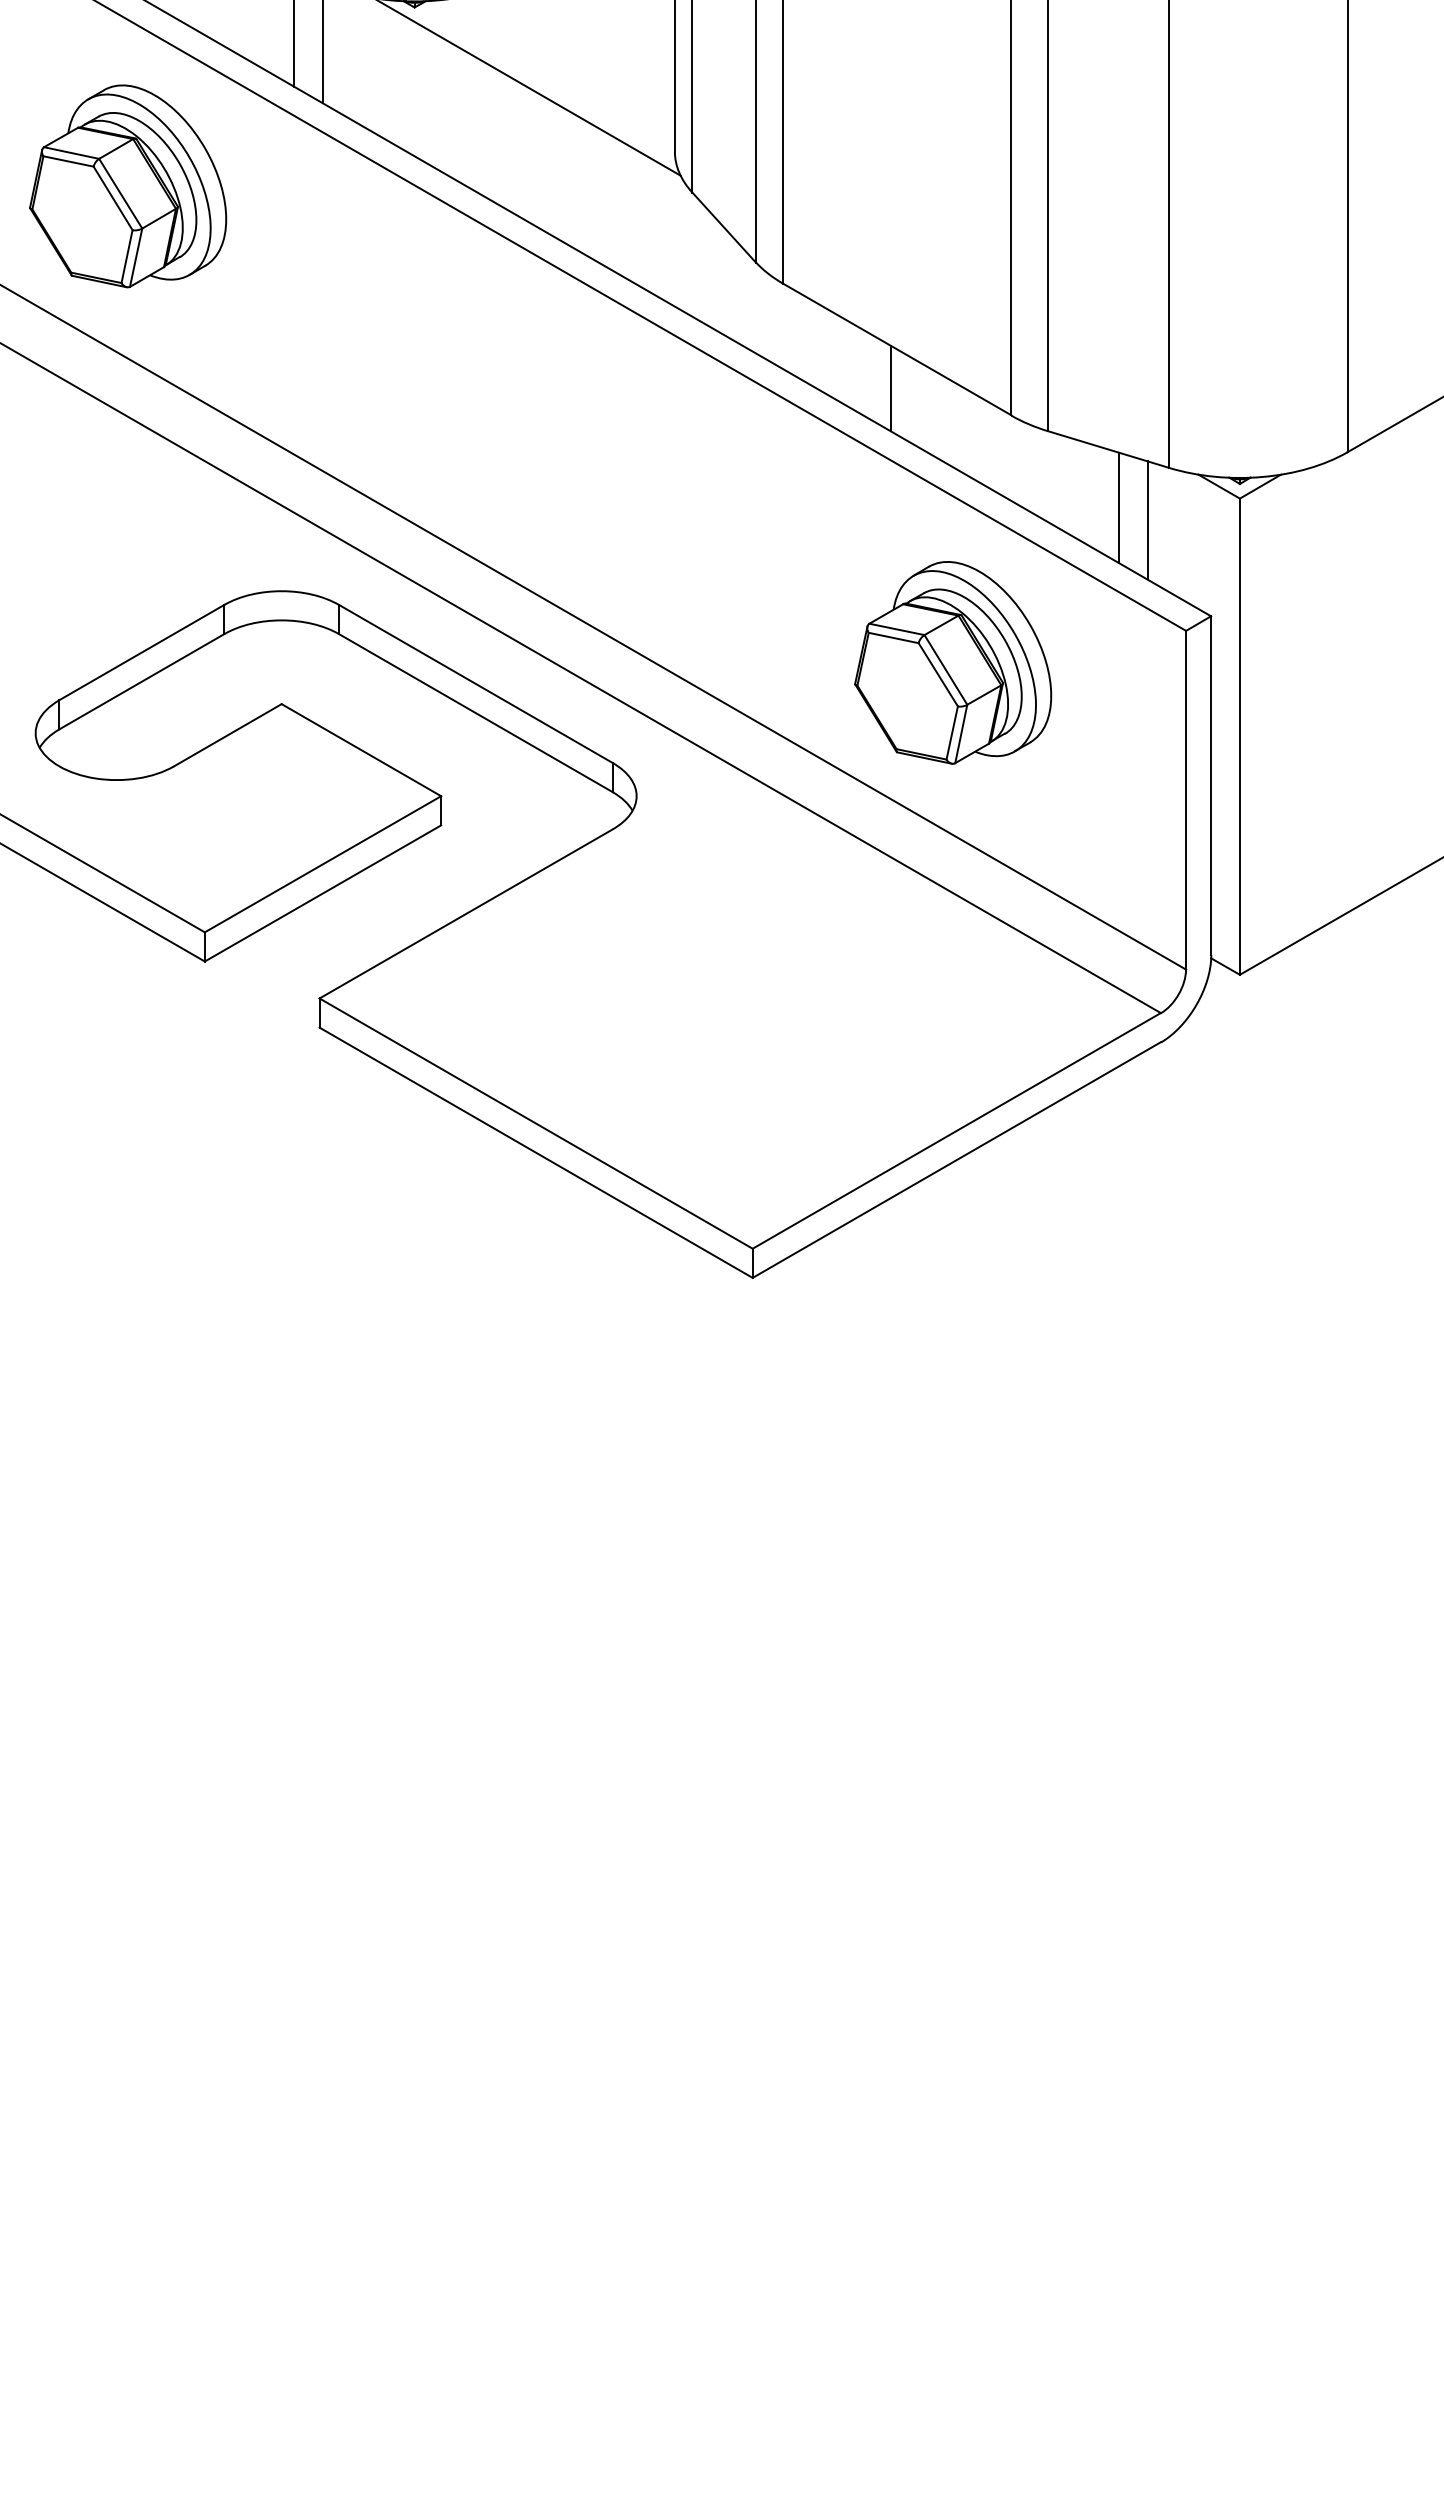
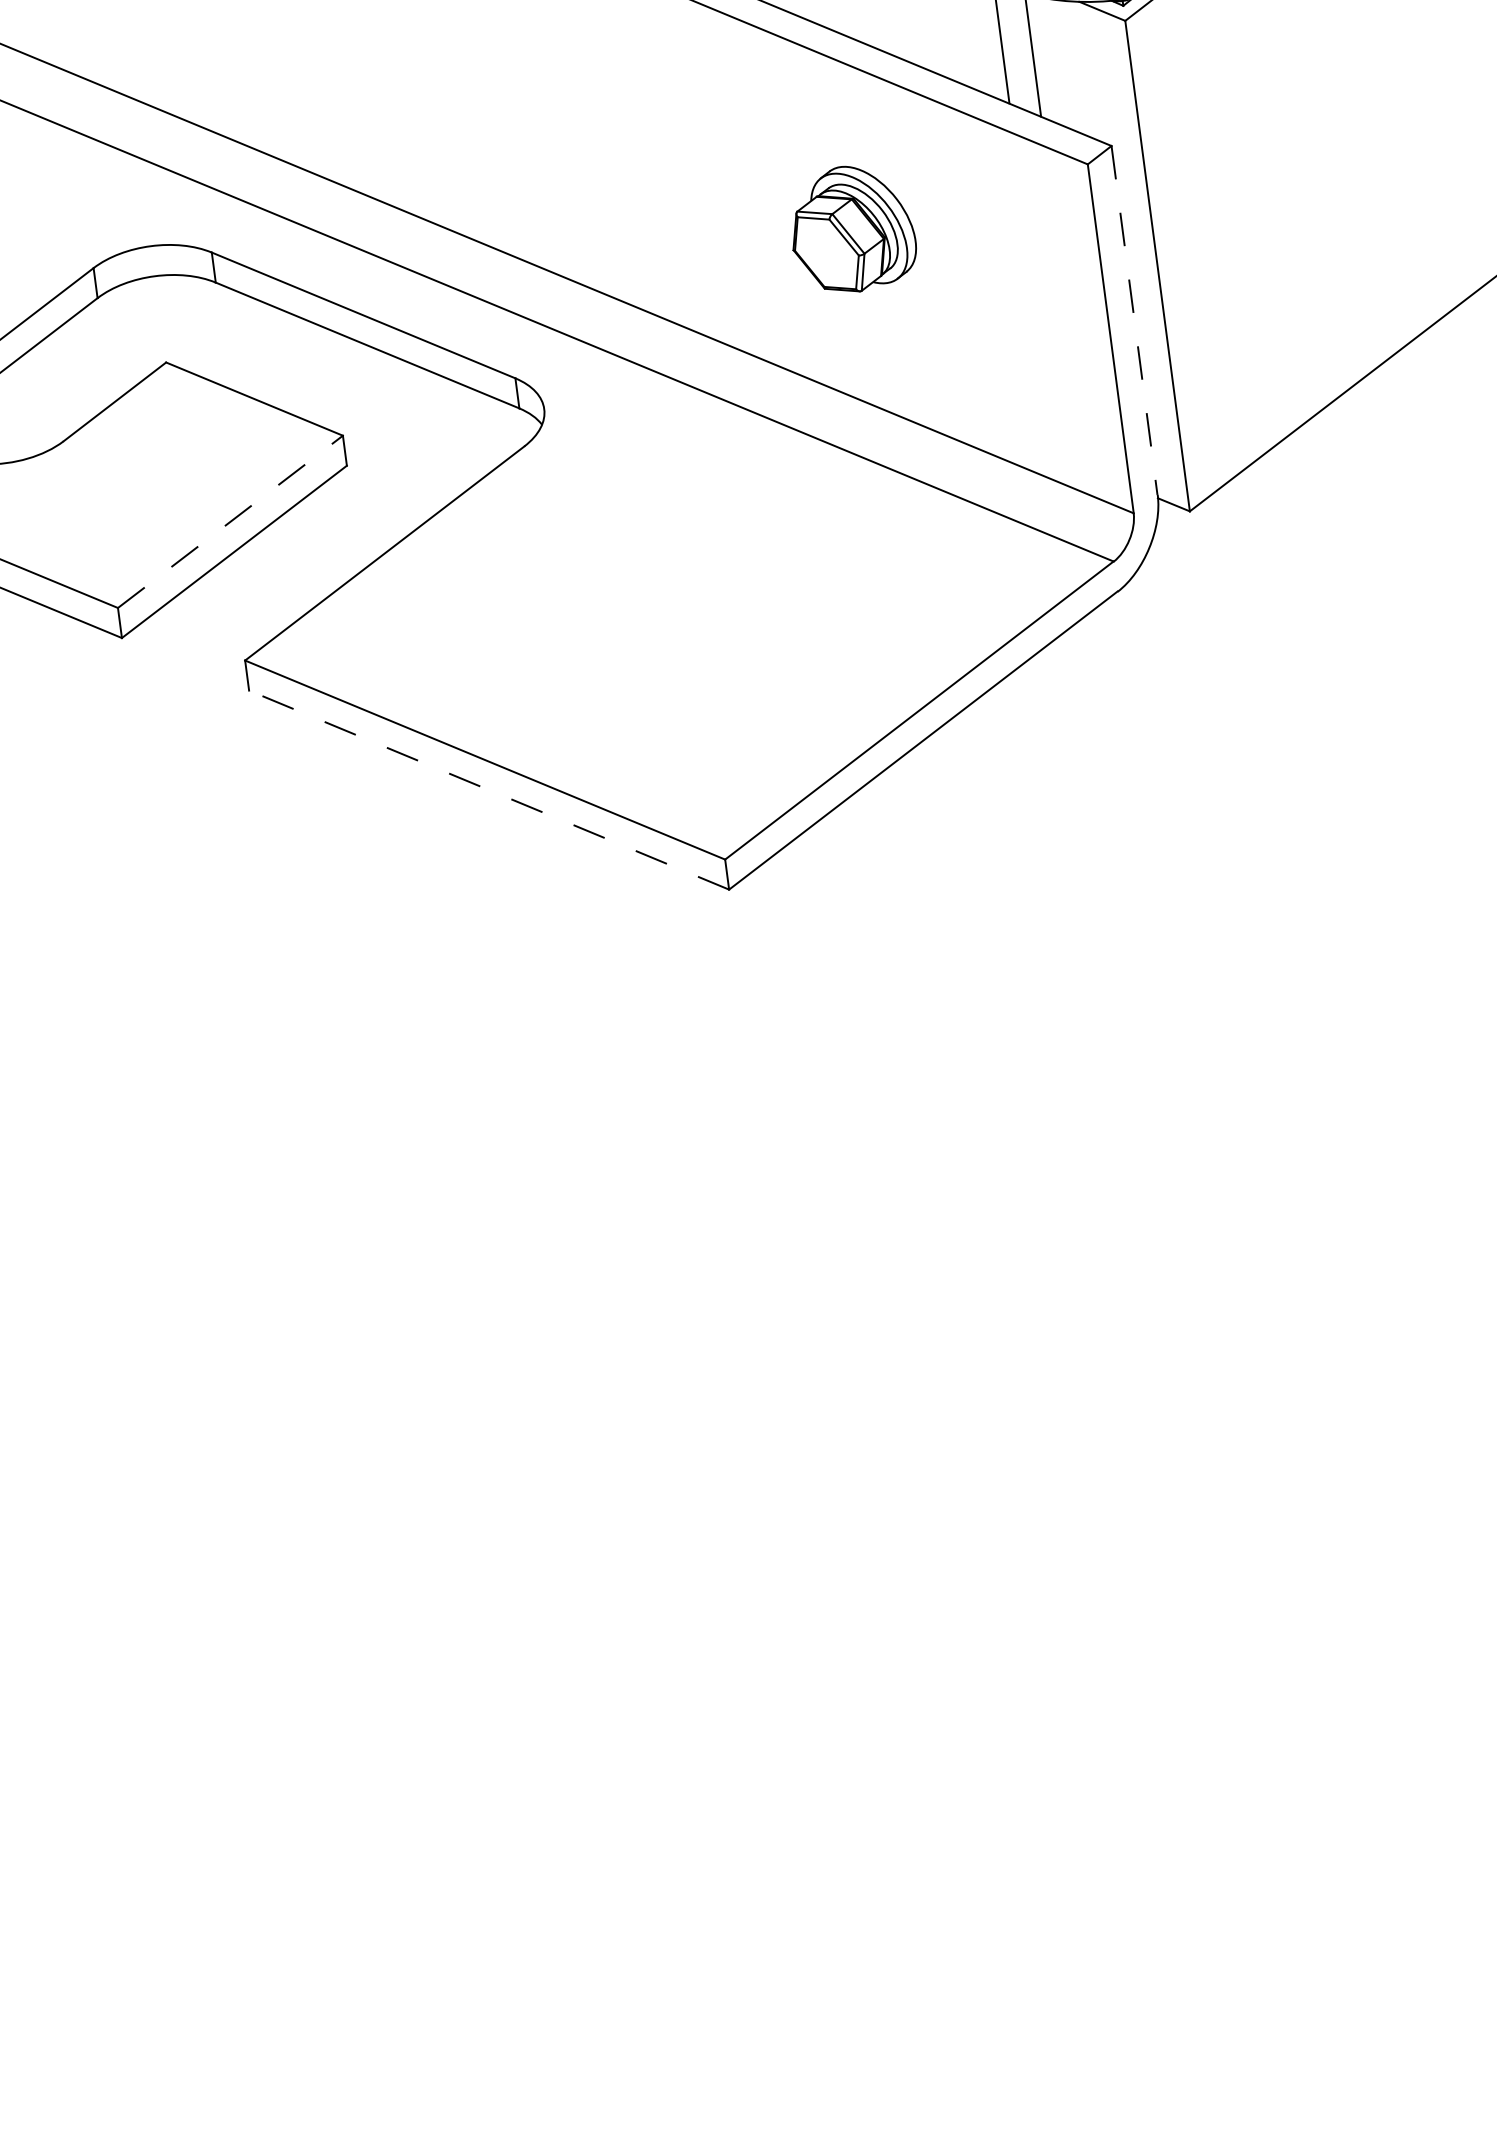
part: (953, 662) -> (852, 228), size x0.6
line: (1211, 786) -> (1135, 321), solid -> dashed
line: (323, 864) -> (230, 522), solid -> dashed
line: (535, 1152) -> (488, 789), solid -> dashed

